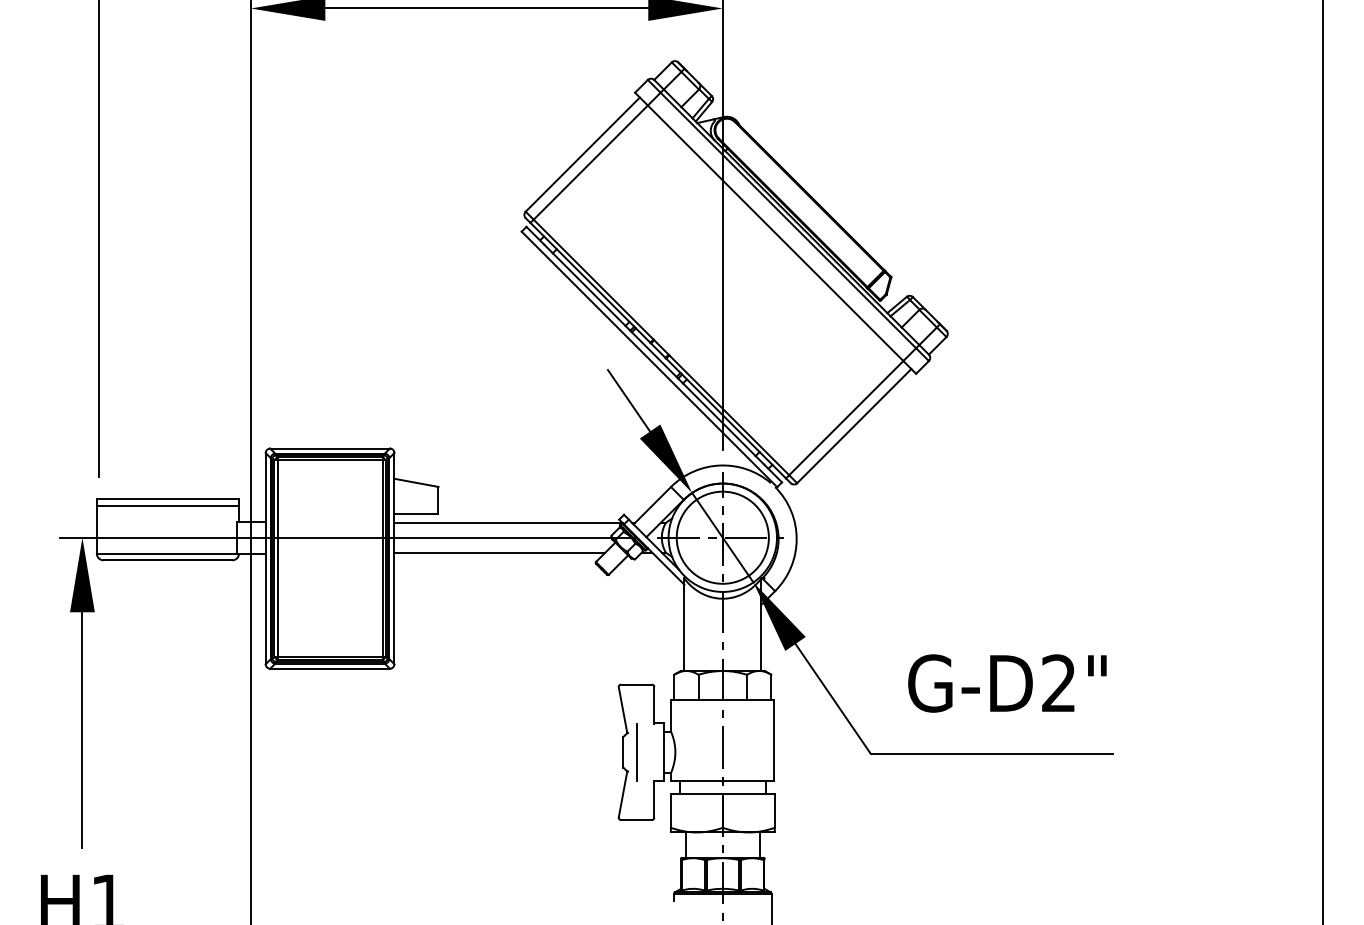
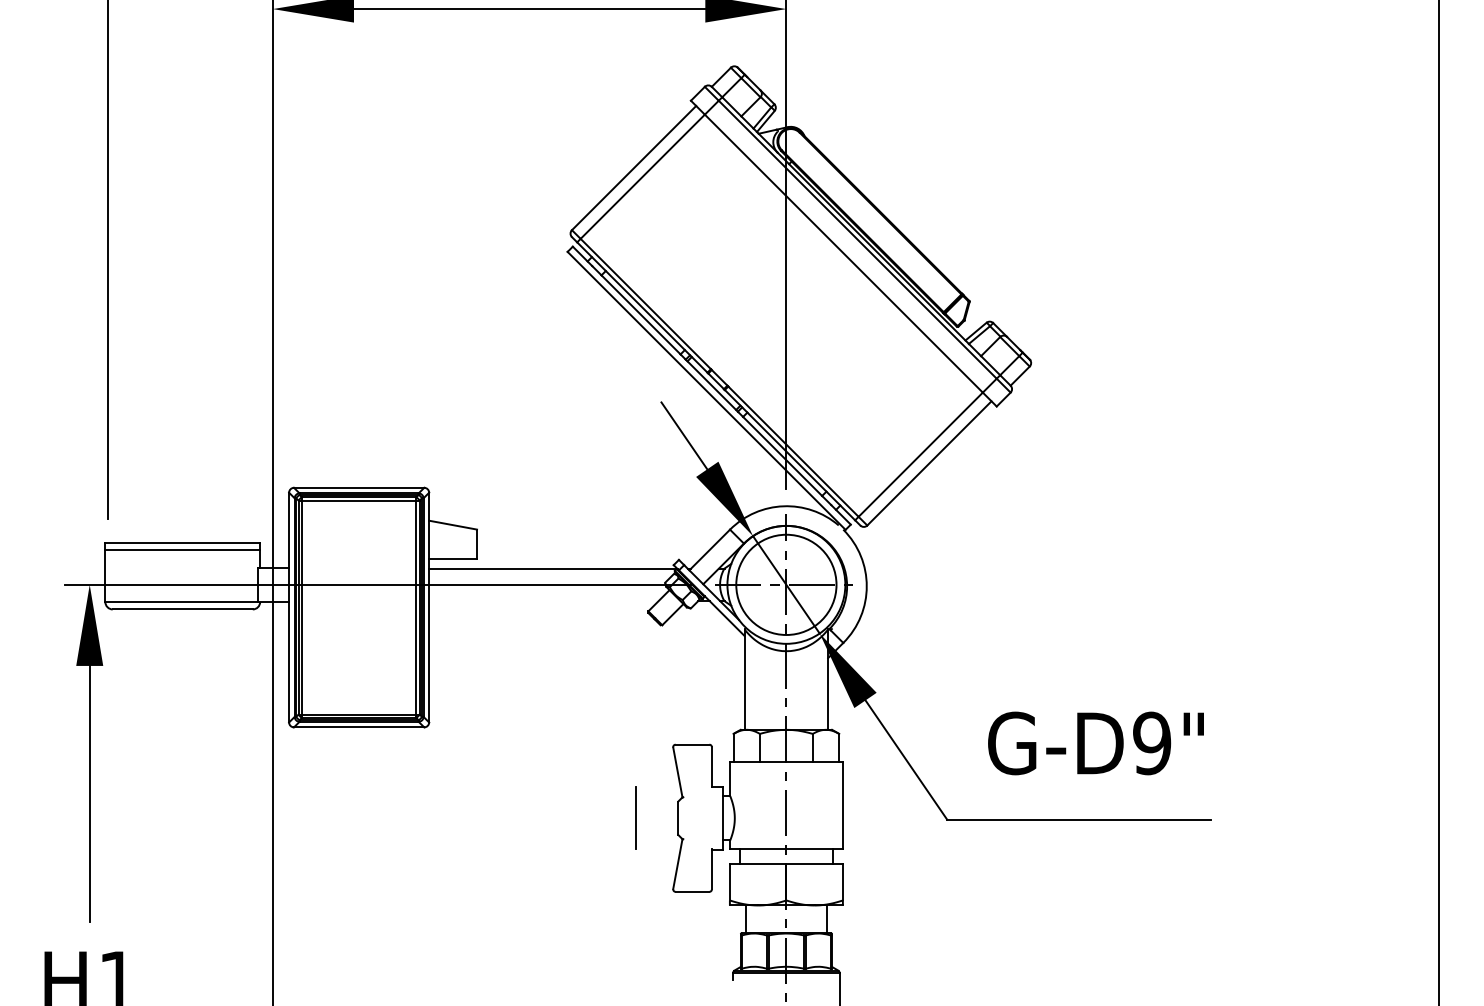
line: (499, 552) -> (543, 600), removed
text: (1058, 683) -> (1151, 743), G-D2" -> G-D9"
line: (636, 752) -> (635, 818), moved

